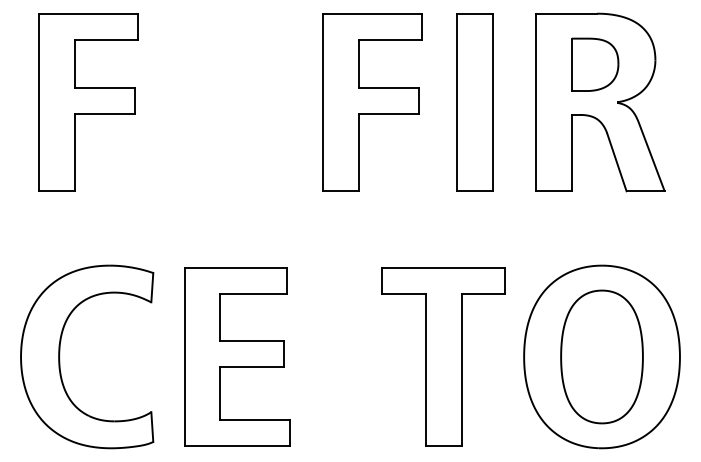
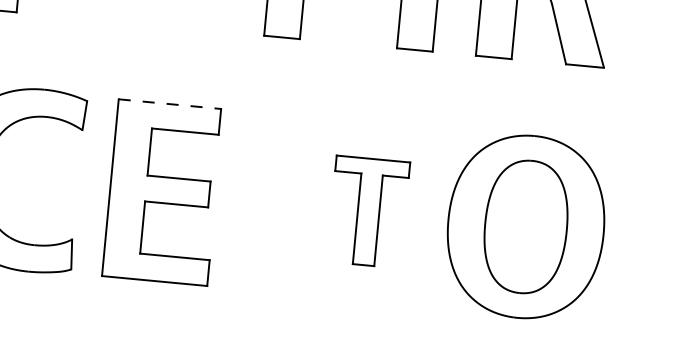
line: (236, 268) -> (170, 104), solid -> dashed
part: (443, 356) -> (368, 211), size x0.6

